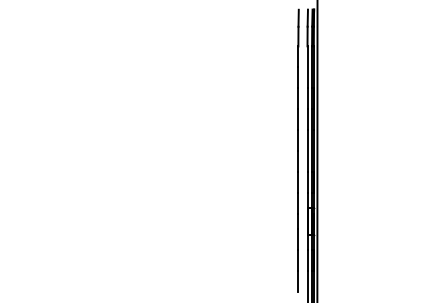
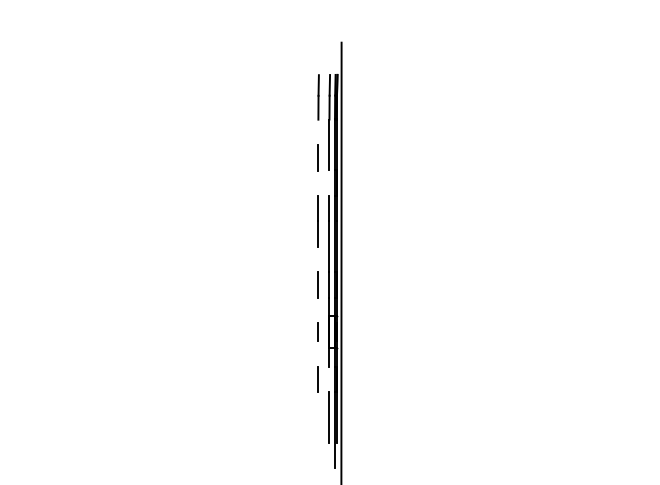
line: (298, 57) -> (318, 132), removed
line: (298, 98) -> (318, 182), removed
line: (307, 98) -> (329, 182), removed
line: (298, 161) -> (318, 259), removed
line: (298, 203) -> (318, 310), removed
line: (298, 239) -> (318, 353), removed
line: (307, 260) -> (329, 379), removed
line: (298, 281) -> (318, 404), removed

